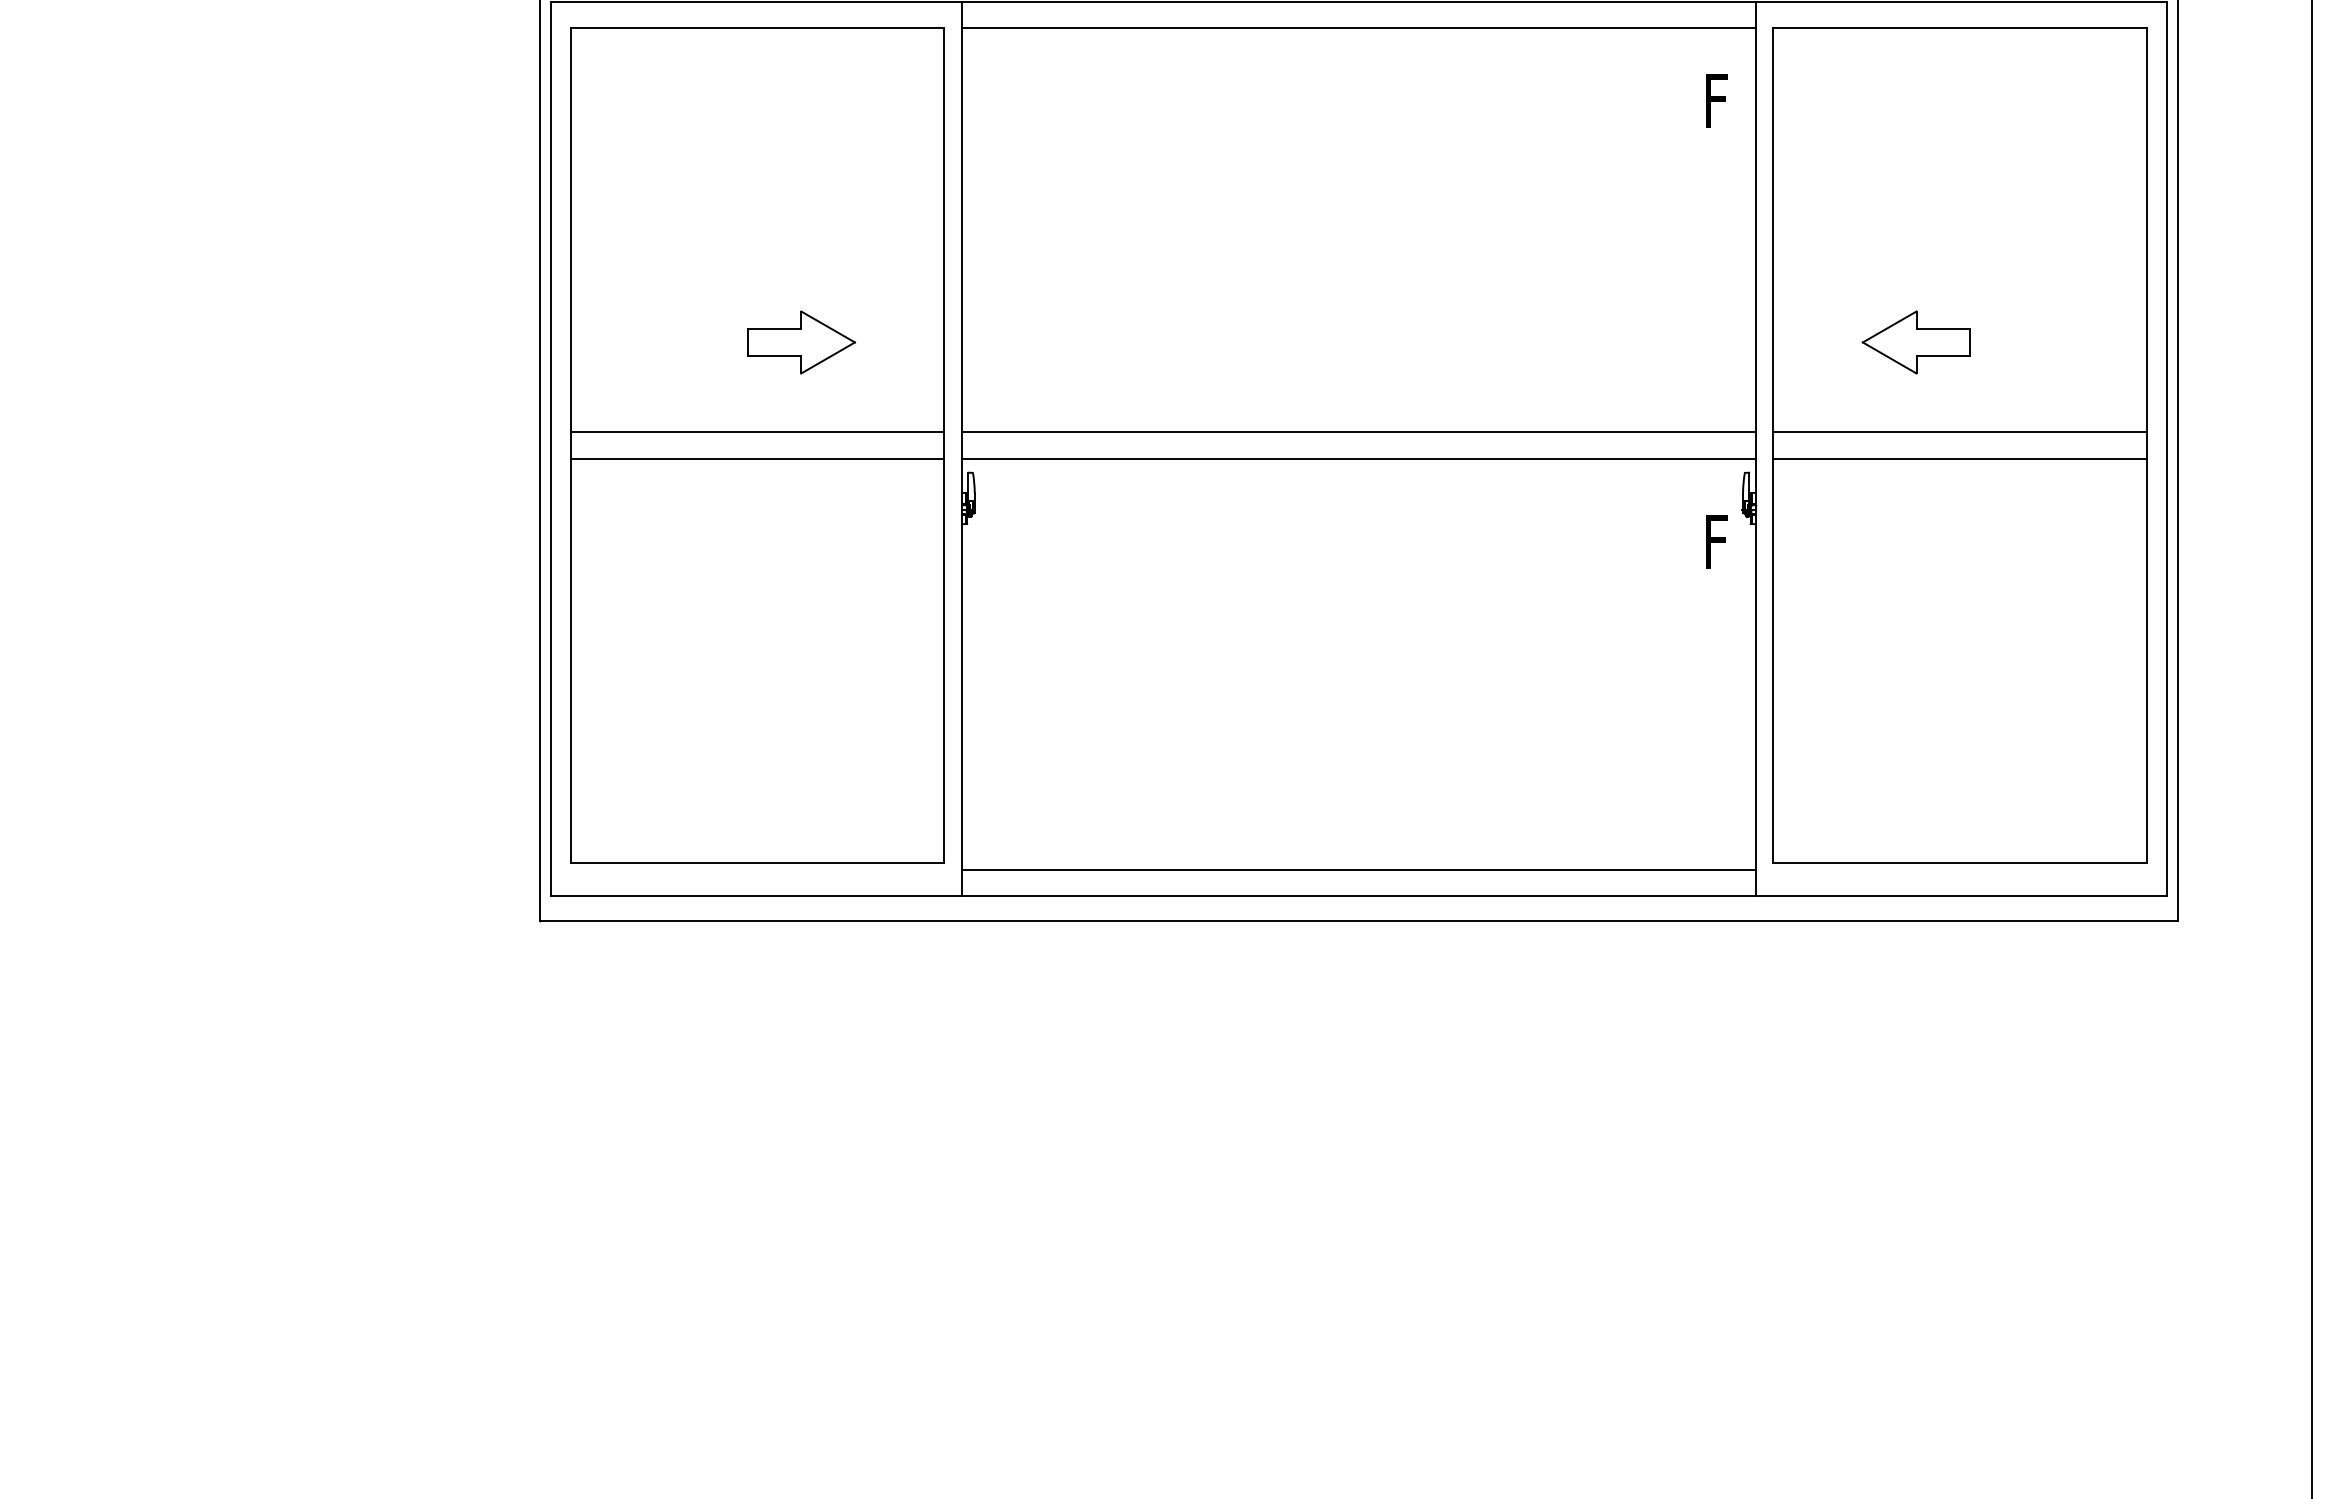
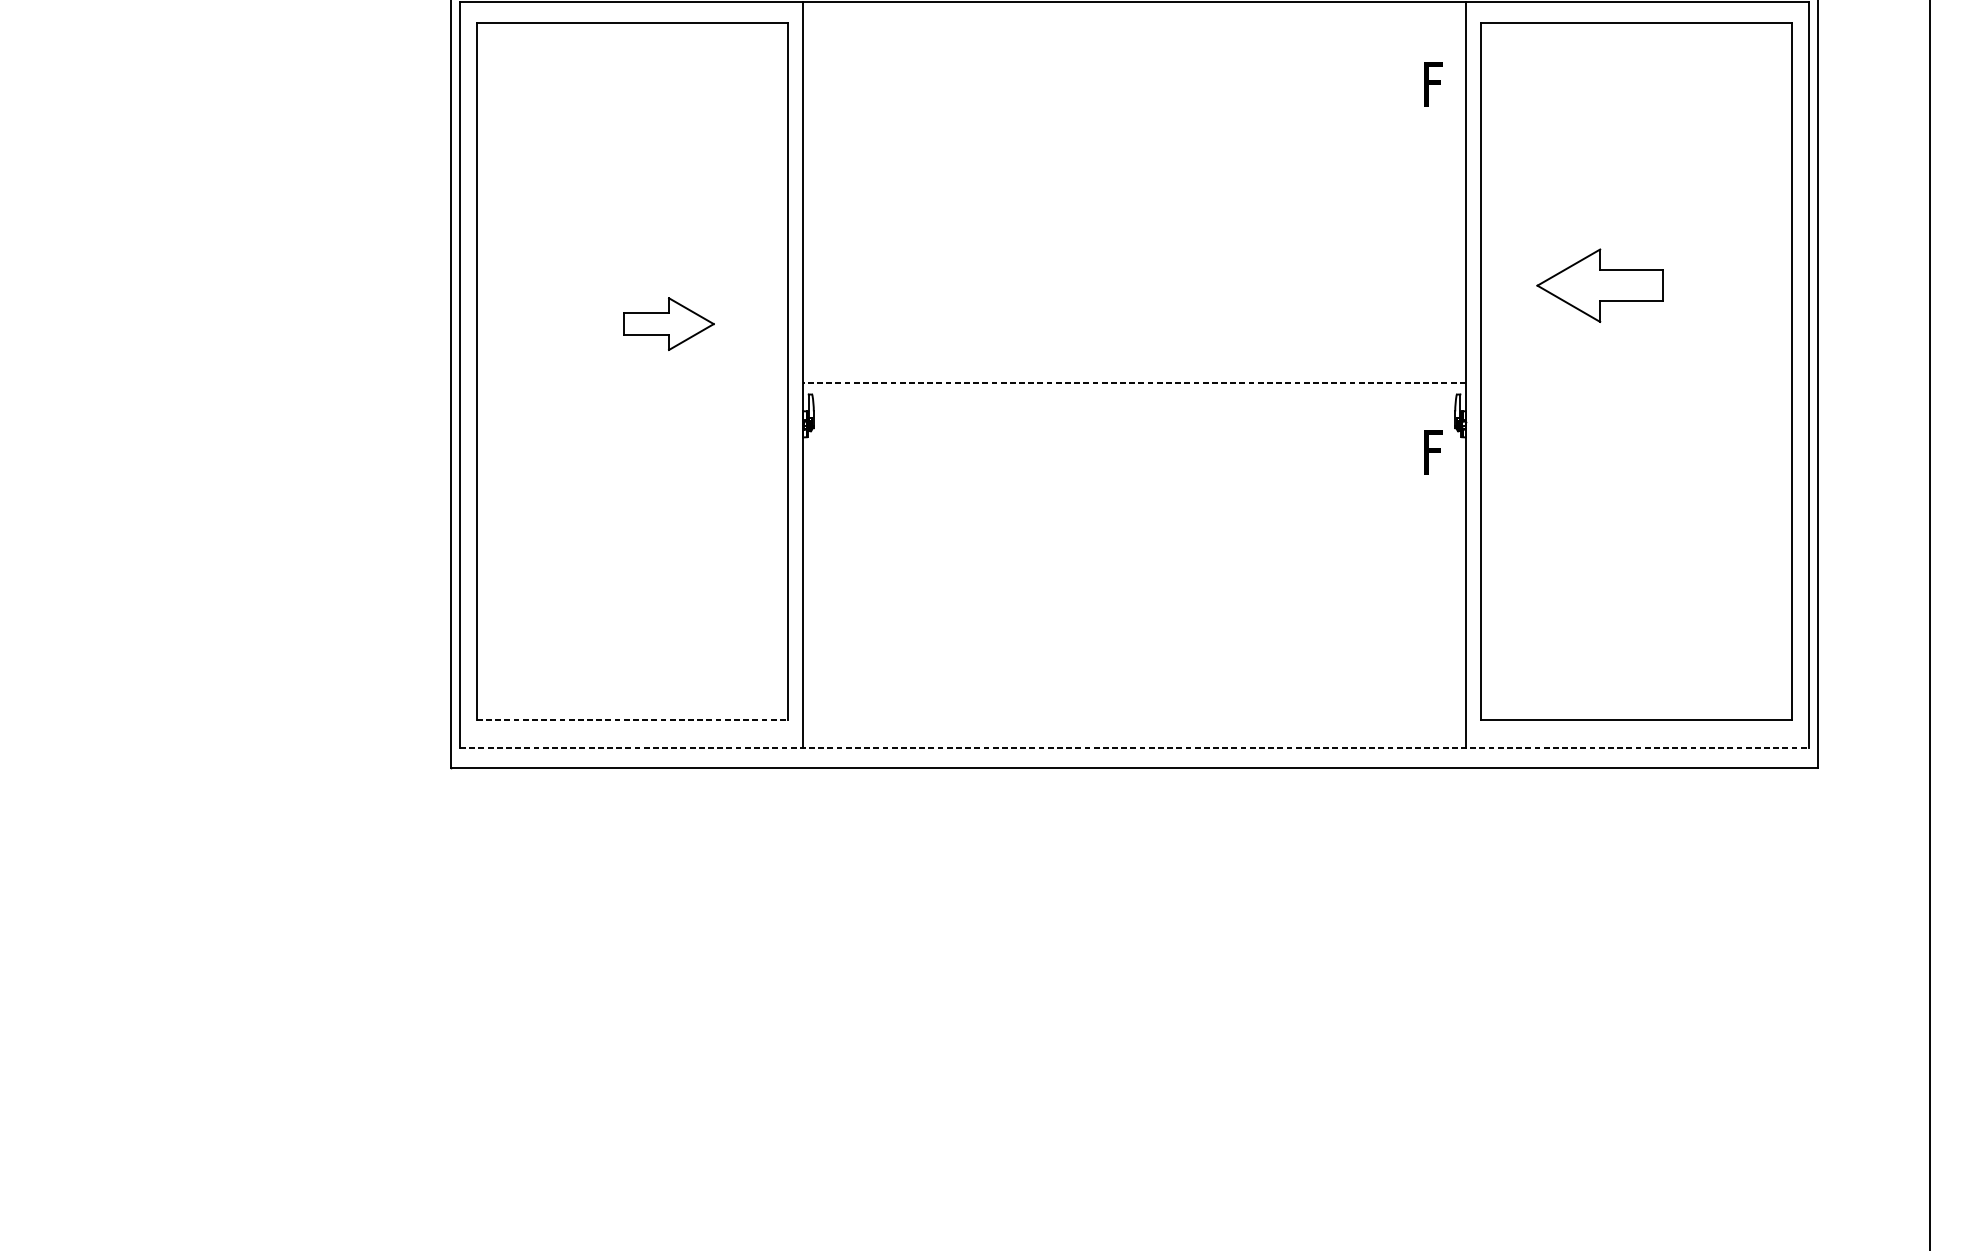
line: (1358, 27) -> (1134, 22), removed
part: (801, 342) -> (669, 324), moved
part: (1915, 342) -> (1599, 285), size x1.4
line: (757, 431) -> (632, 360), removed
line: (1358, 431) -> (1134, 360), removed
line: (1959, 431) -> (1635, 360), removed
line: (757, 458) -> (632, 382), removed
line: (1358, 458) -> (1134, 382), solid -> dashed
line: (1959, 458) -> (1635, 382), removed
line: (757, 862) -> (632, 719), solid -> dashed
line: (1358, 869) -> (1134, 725), removed
line: (1358, 896) -> (1134, 748), solid -> dashed

